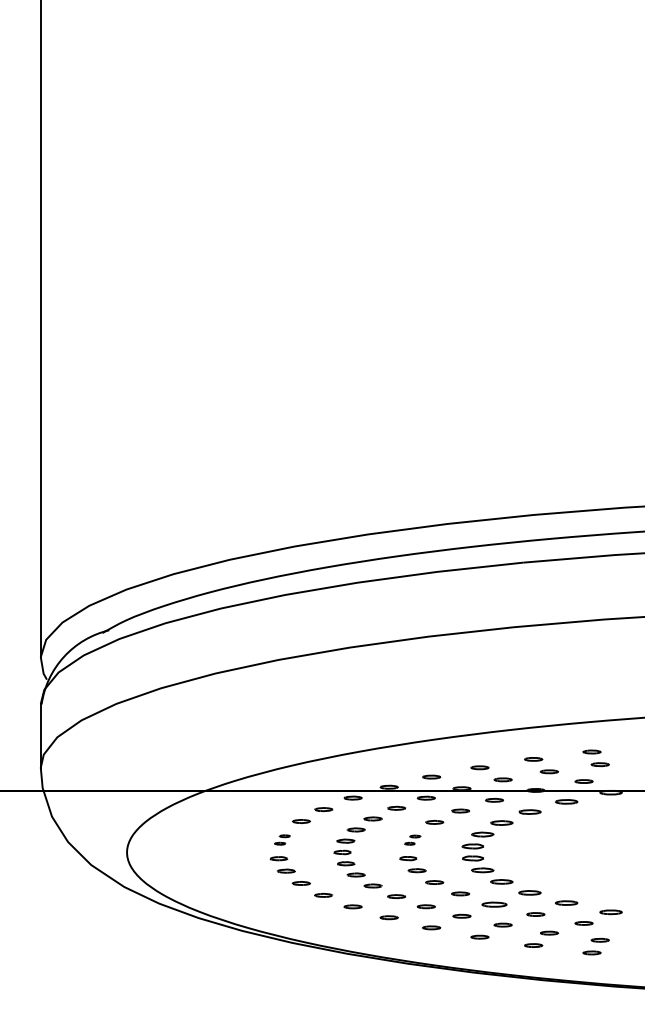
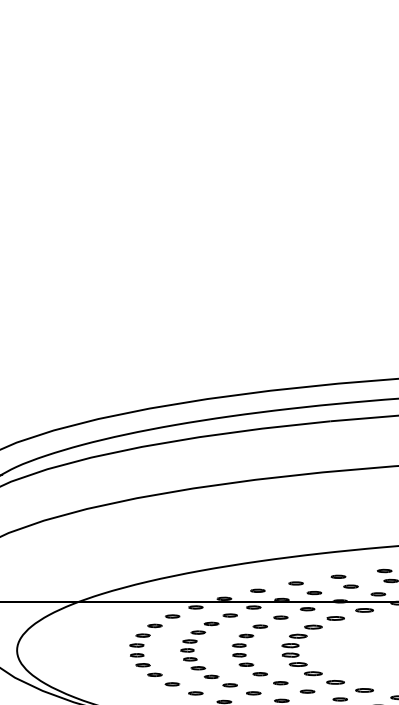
part: (282, 839) -> (140, 640), size x1.67
part: (412, 839) -> (242, 640), size x1.67
part: (494, 904) -> (307, 691), size x0.71

